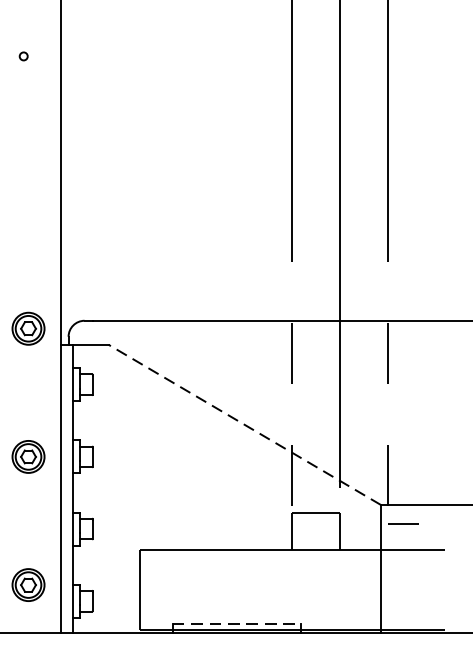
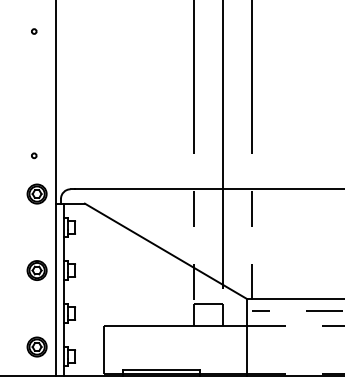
circle: (24, 264) -> (34, 155), added
line: (243, 424) -> (165, 251), dashed -> solid
line: (236, 622) -> (161, 369), dashed -> solid

